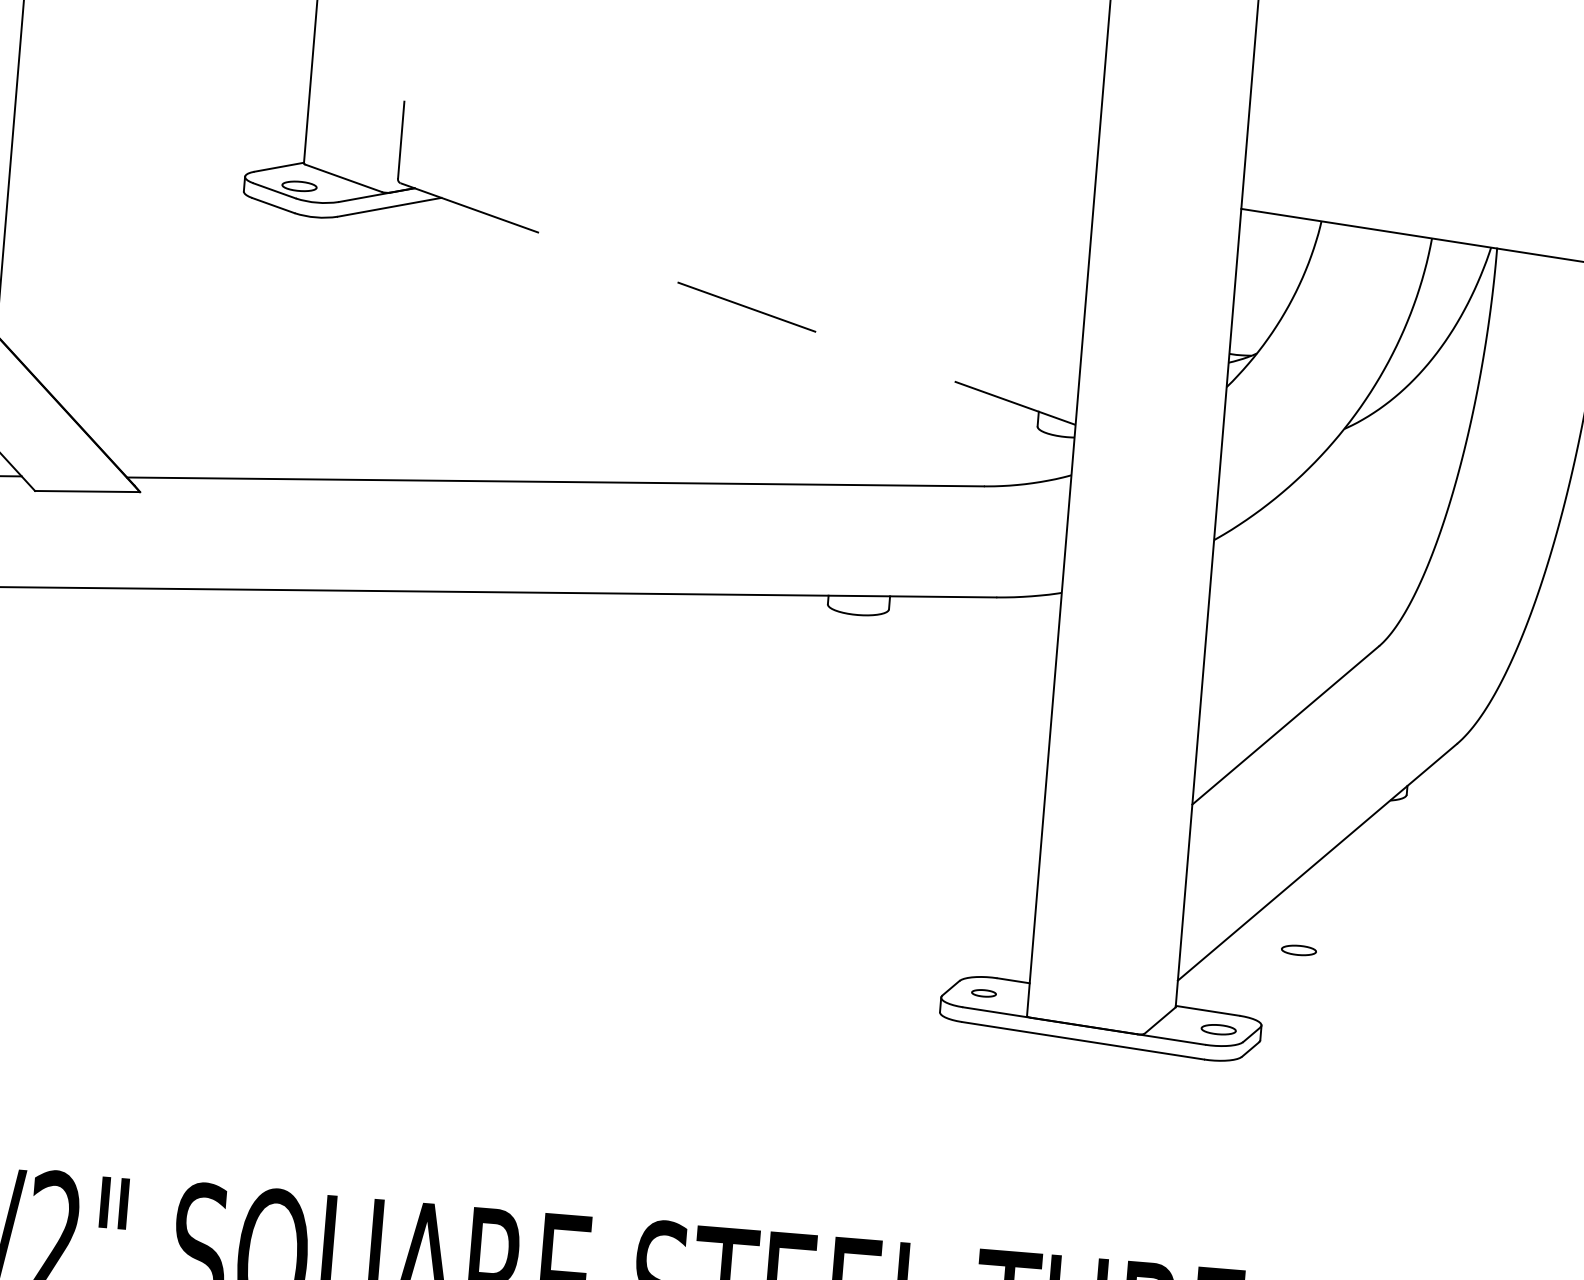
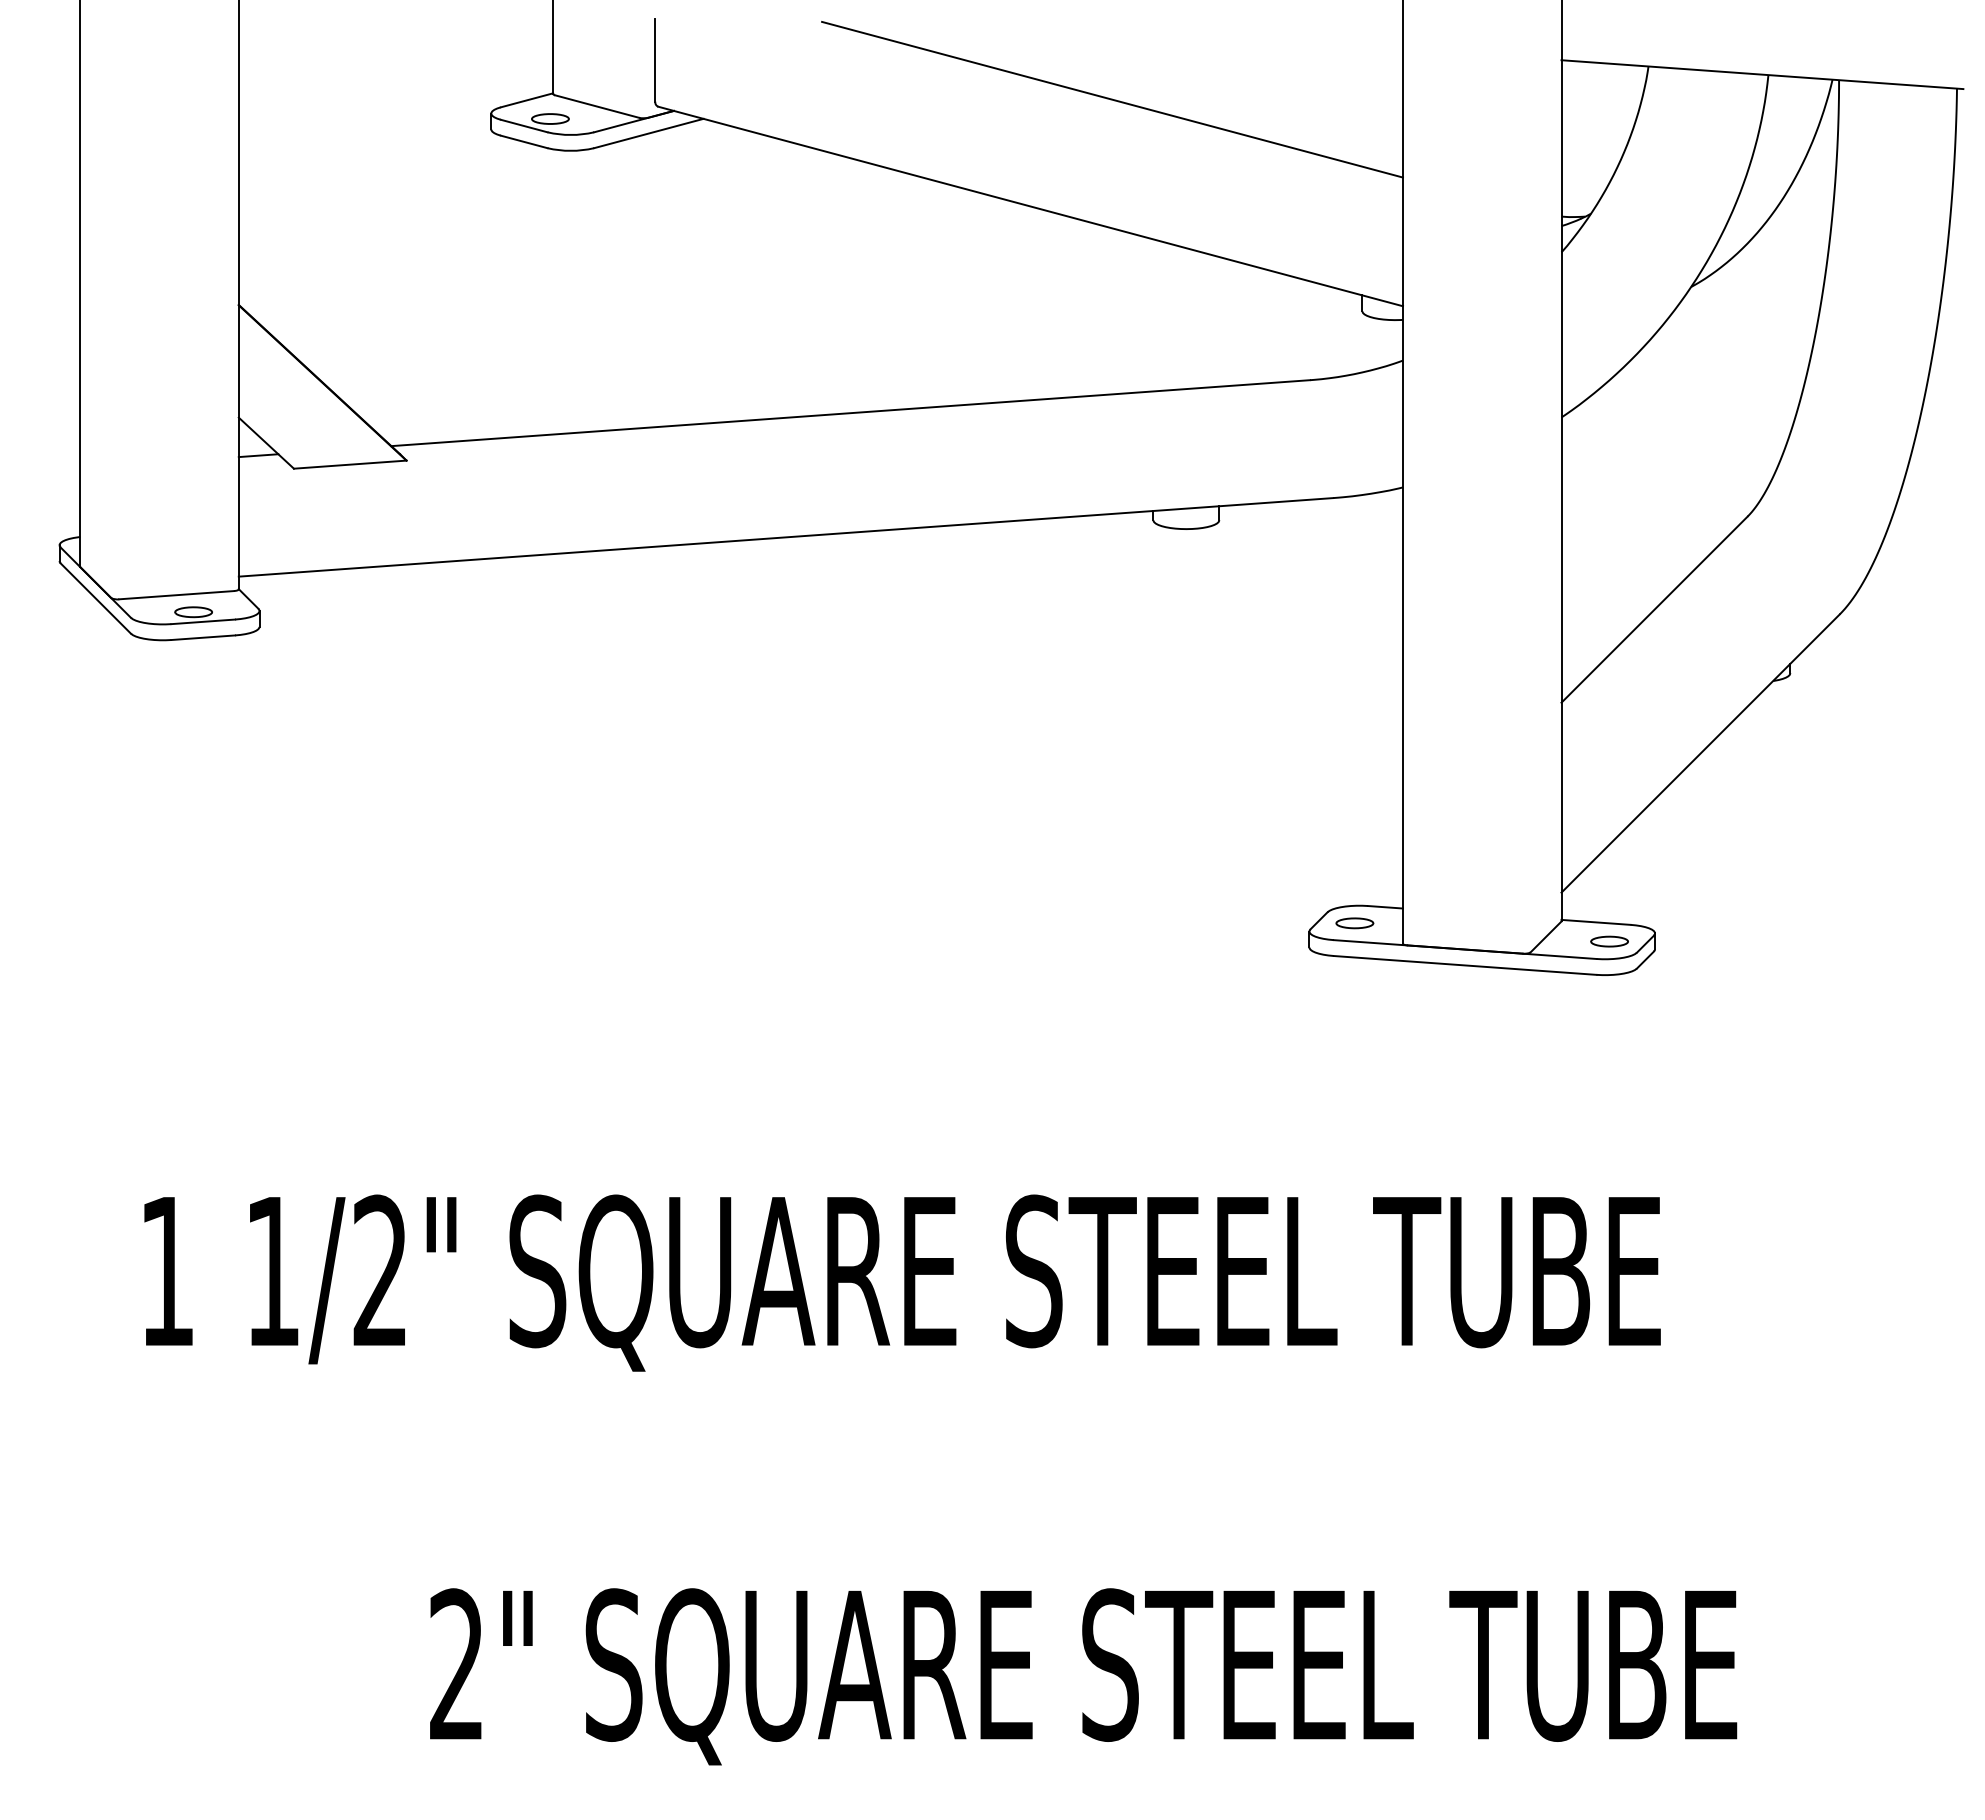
line: (822, 211) -> (1112, 99), added
line: (738, 304) -> (1031, 206), dashed -> solid
part: (1298, 950) -> (1688, 849), removed
part: (983, 993) -> (1354, 923), size x1.43

